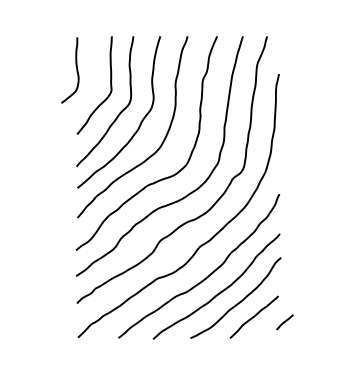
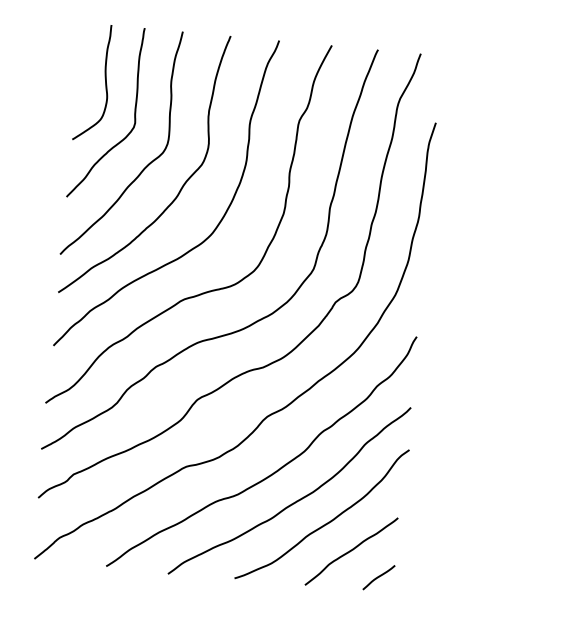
curve: (76, 70) -> (104, 83), moved
line: (284, 322) -> (378, 577), moved

